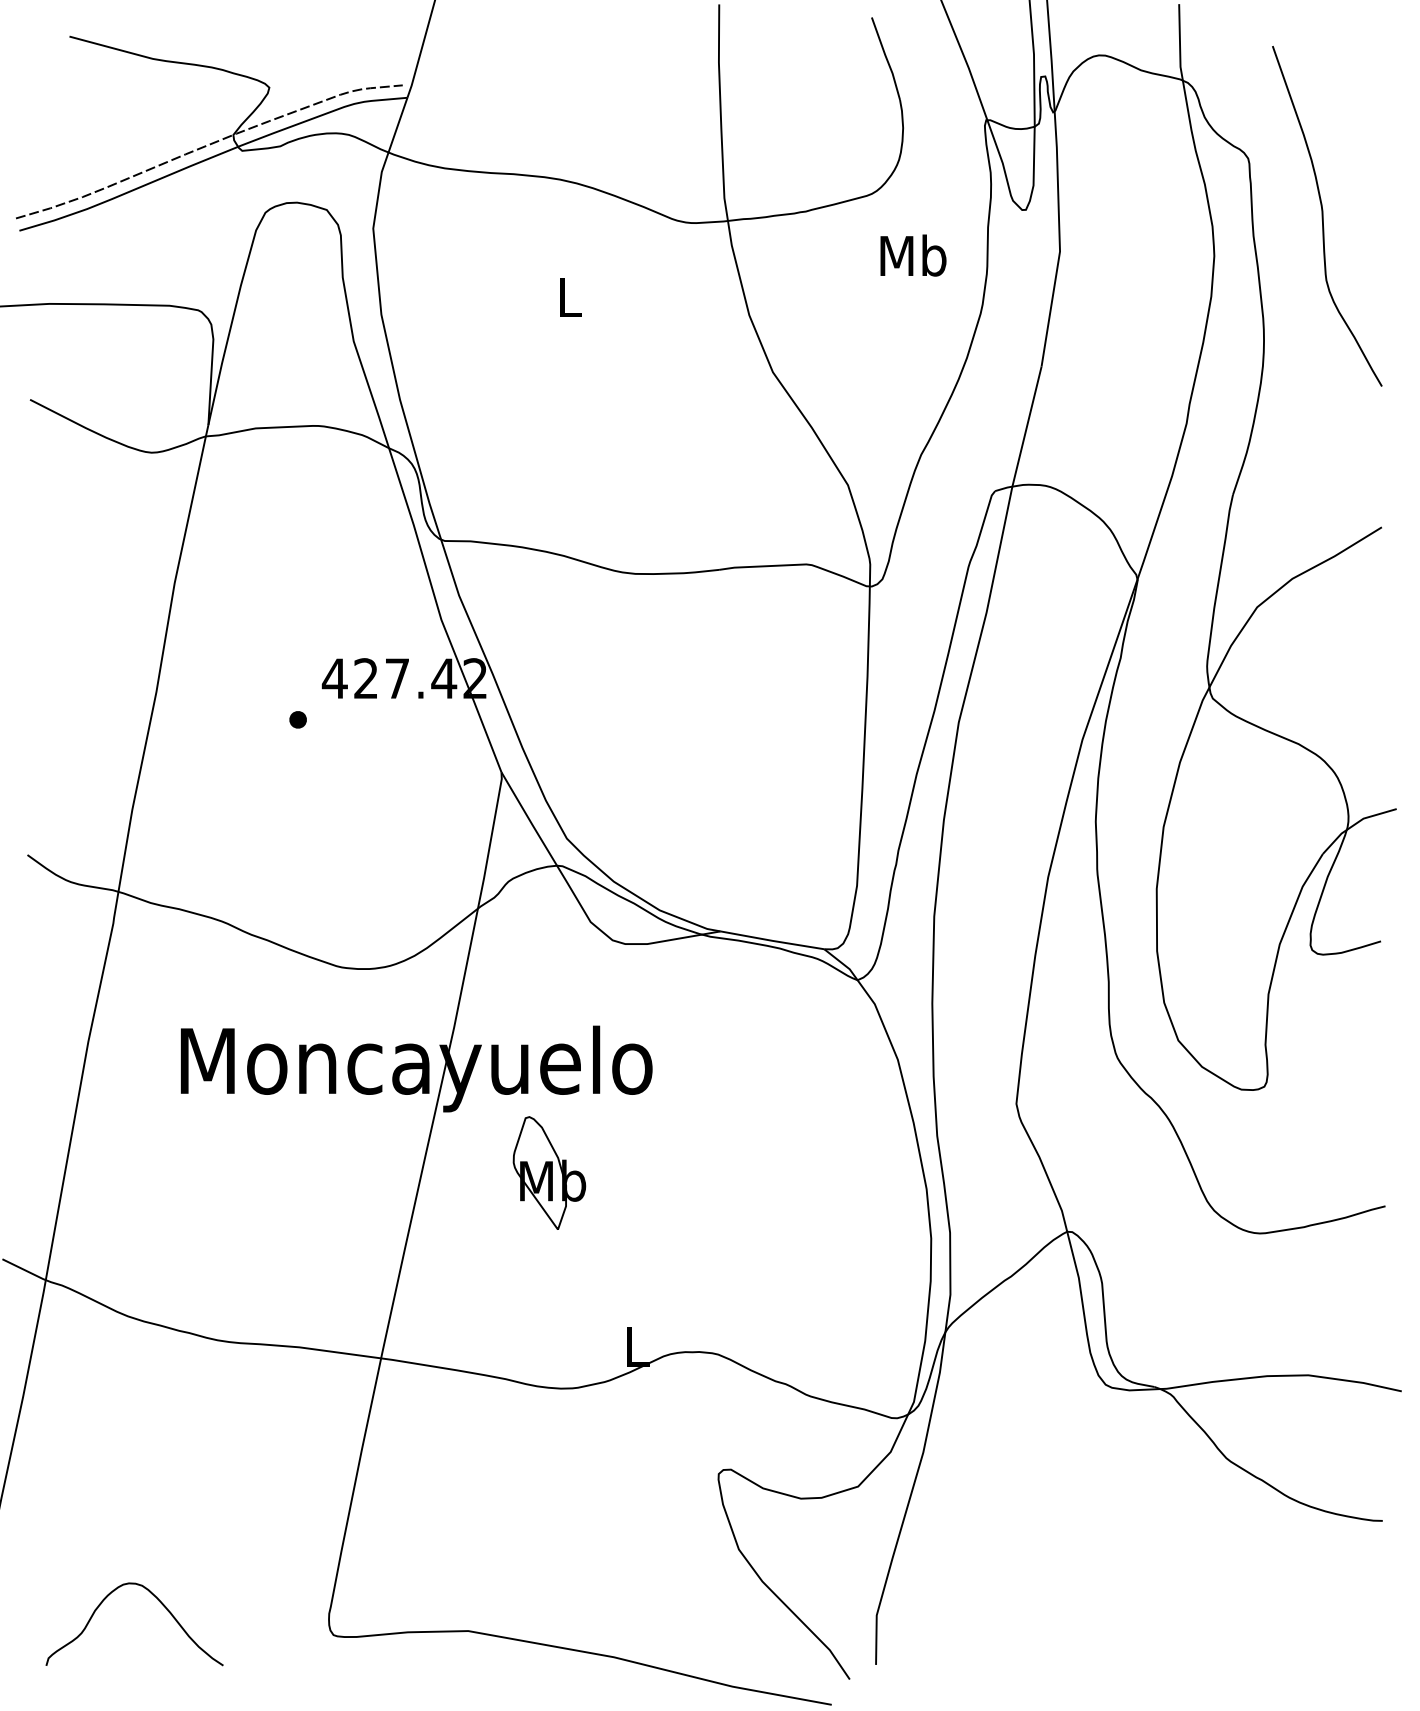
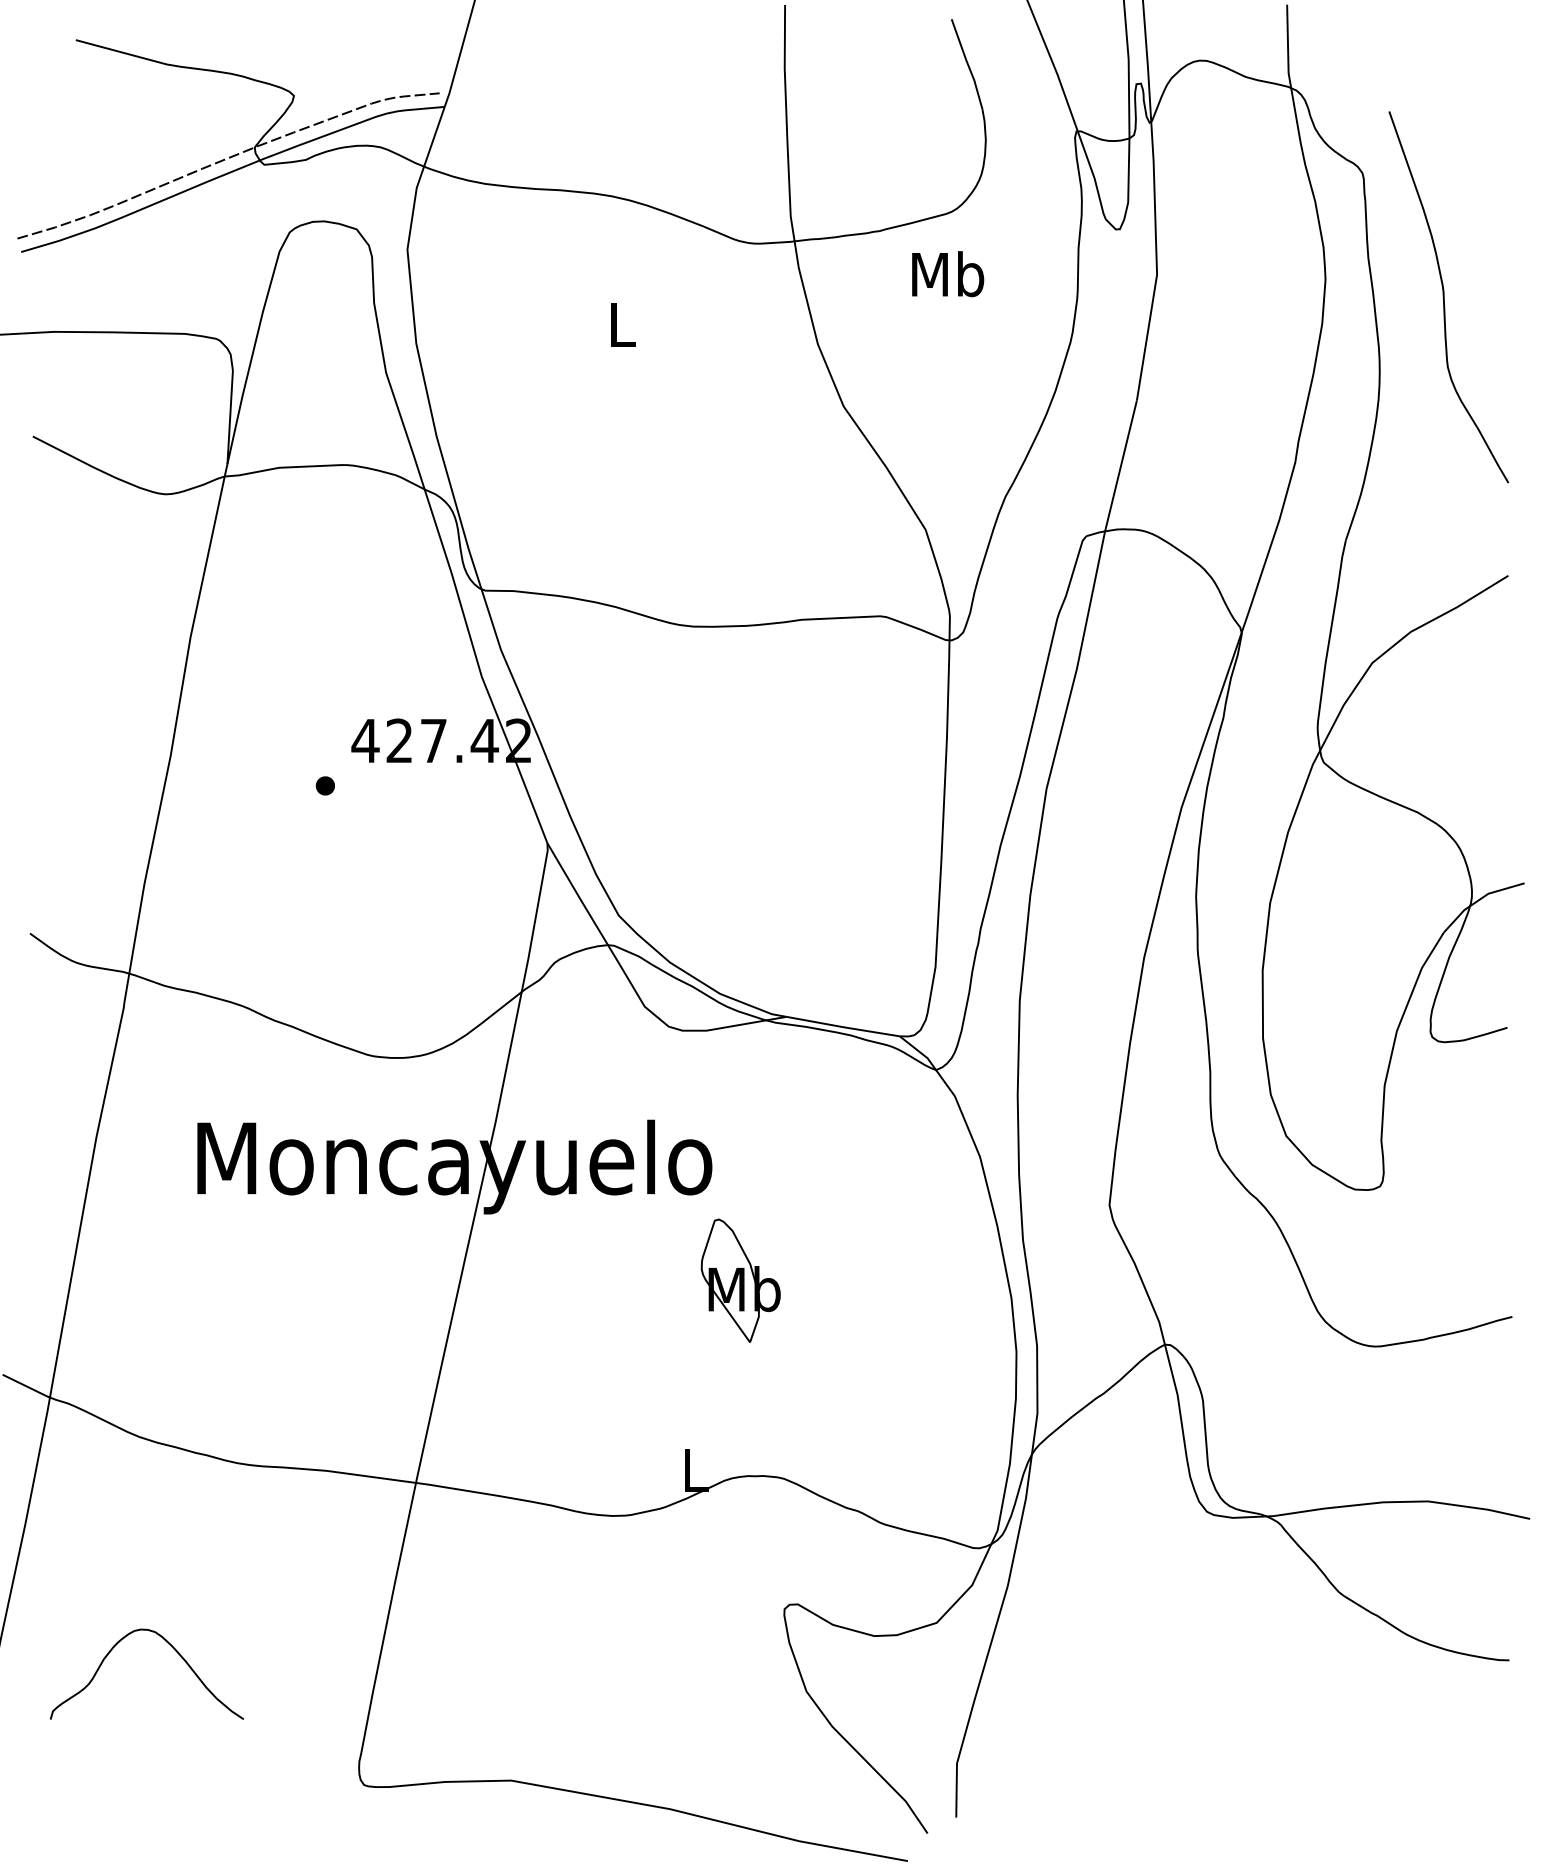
curve: (1323, 216) -> (1444, 297), moved
text: (913, 255) -> (948, 274), moved
part: (549, 1172) -> (740, 1280), moved
curve: (158, 1600) -> (172, 1648), moved

